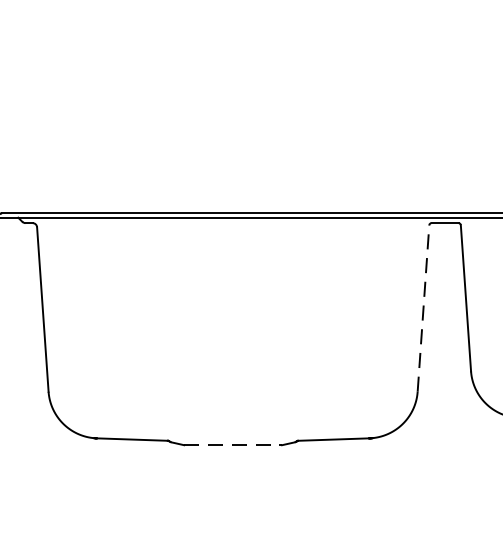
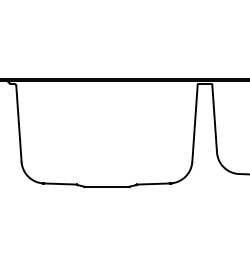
line: (424, 308) -> (195, 123), dashed -> solid
line: (232, 444) -> (106, 186), dashed -> solid

